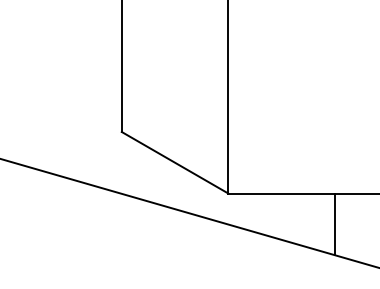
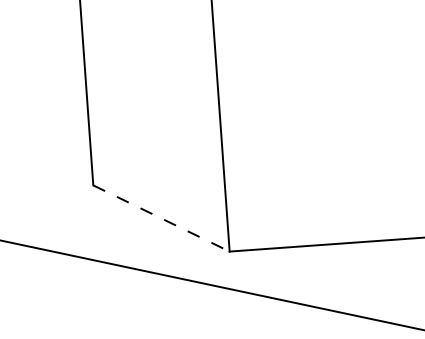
line: (175, 162) -> (161, 218), solid -> dashed
line: (335, 224) -> (363, 280), removed

